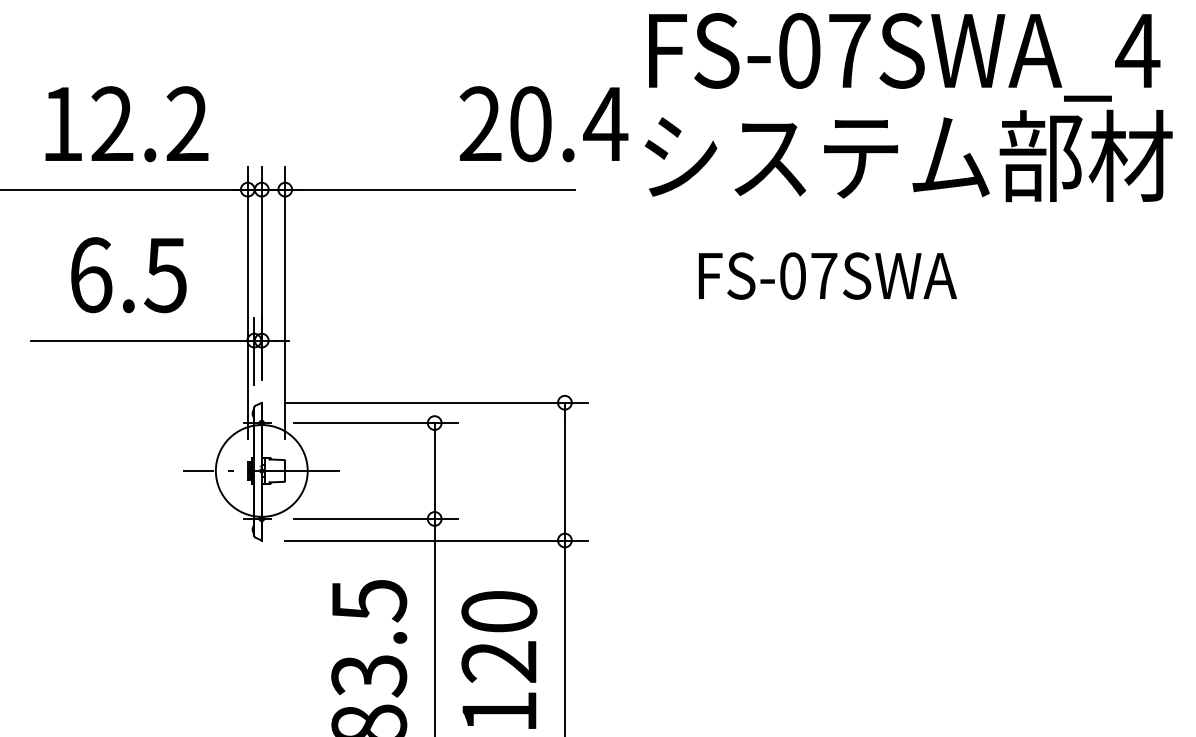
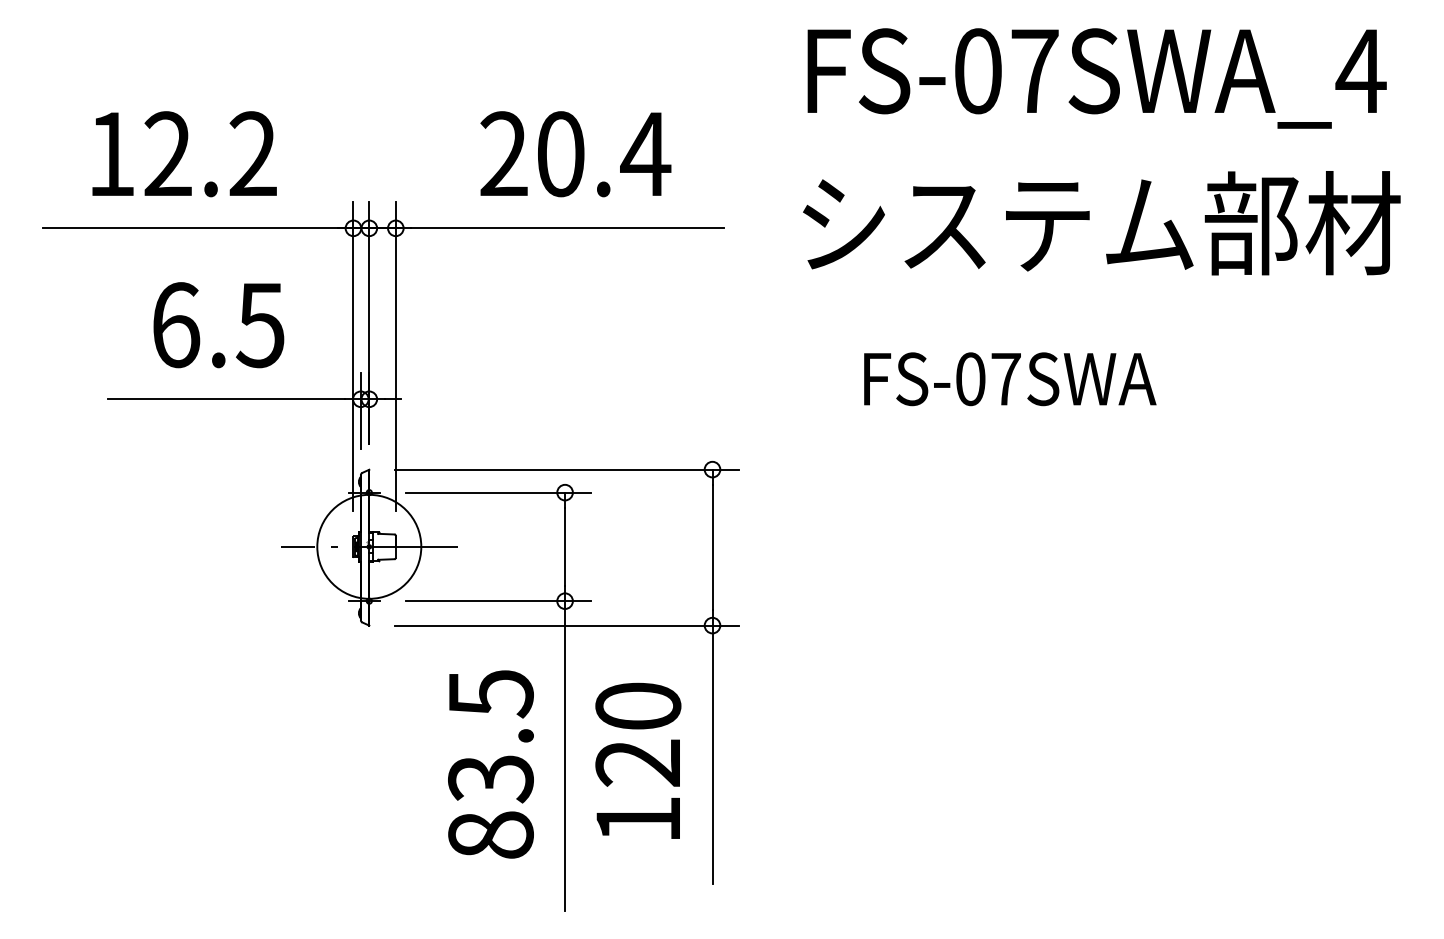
text: (126, 124) -> (184, 154), moved
text: (543, 124) -> (575, 154), moved
text: (908, 156) -> (1101, 223), moved
text: (828, 276) -> (1010, 379), moved

